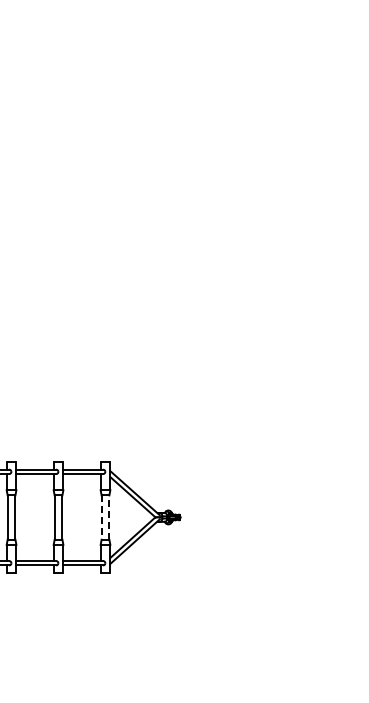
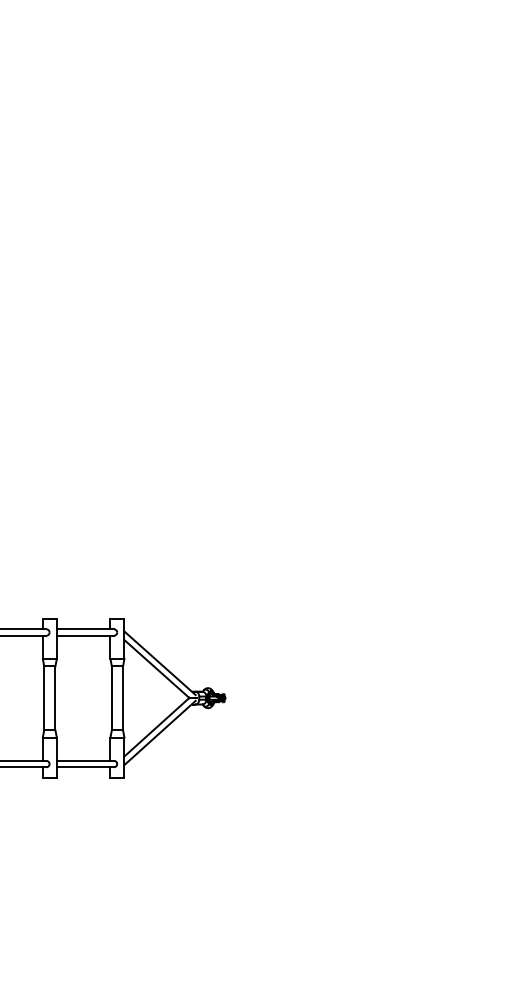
line: (109, 517) -> (123, 698), dashed -> solid
line: (101, 518) -> (111, 699), dashed -> solid

